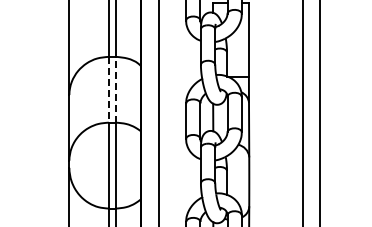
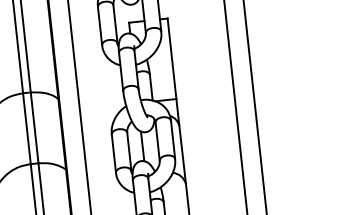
line: (108, 89) -> (26, 128), dashed -> solid
line: (115, 89) -> (34, 127), dashed -> solid

